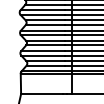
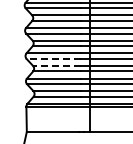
line: (42, 34) -> (53, 58), solid -> dashed
line: (44, 40) -> (56, 65), solid -> dashed

